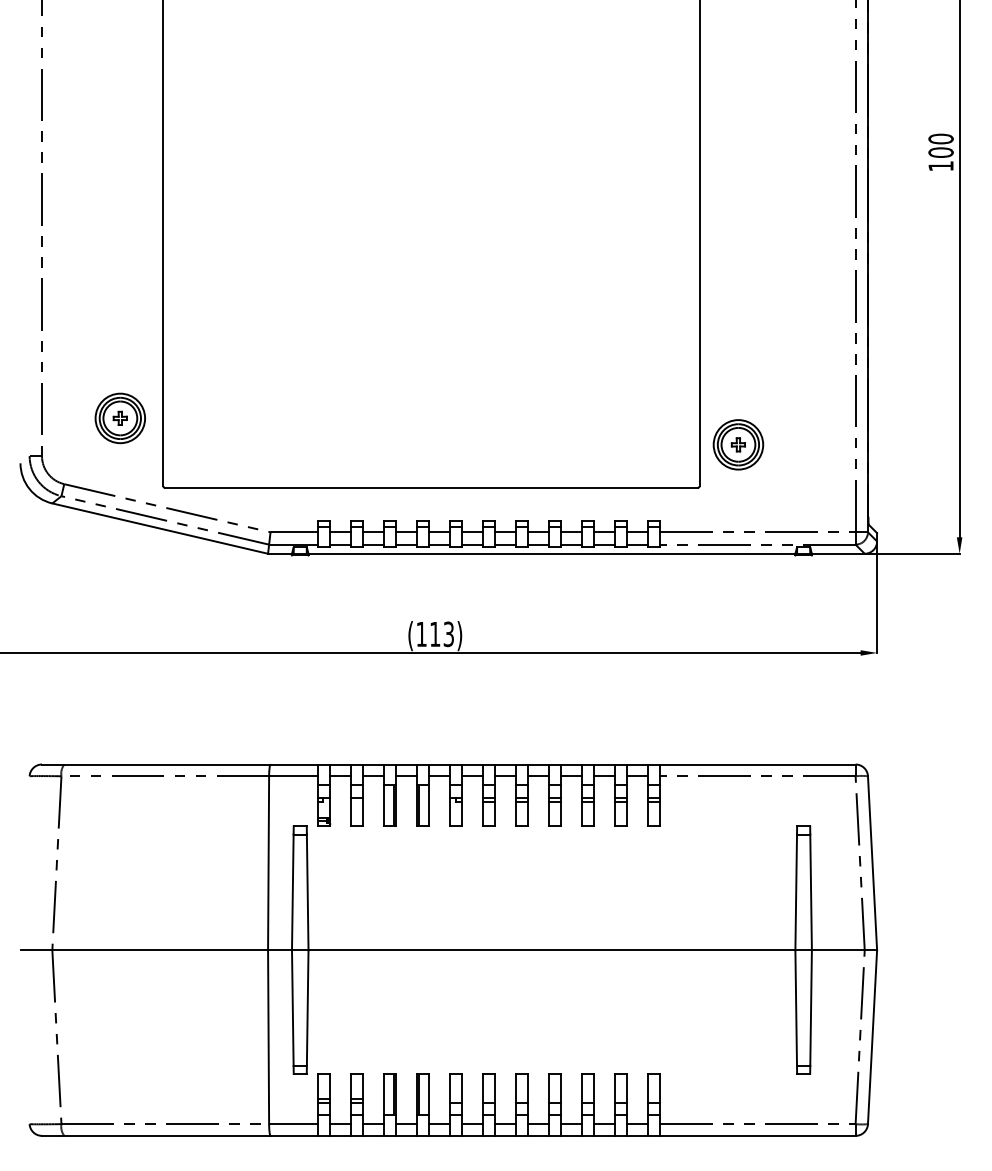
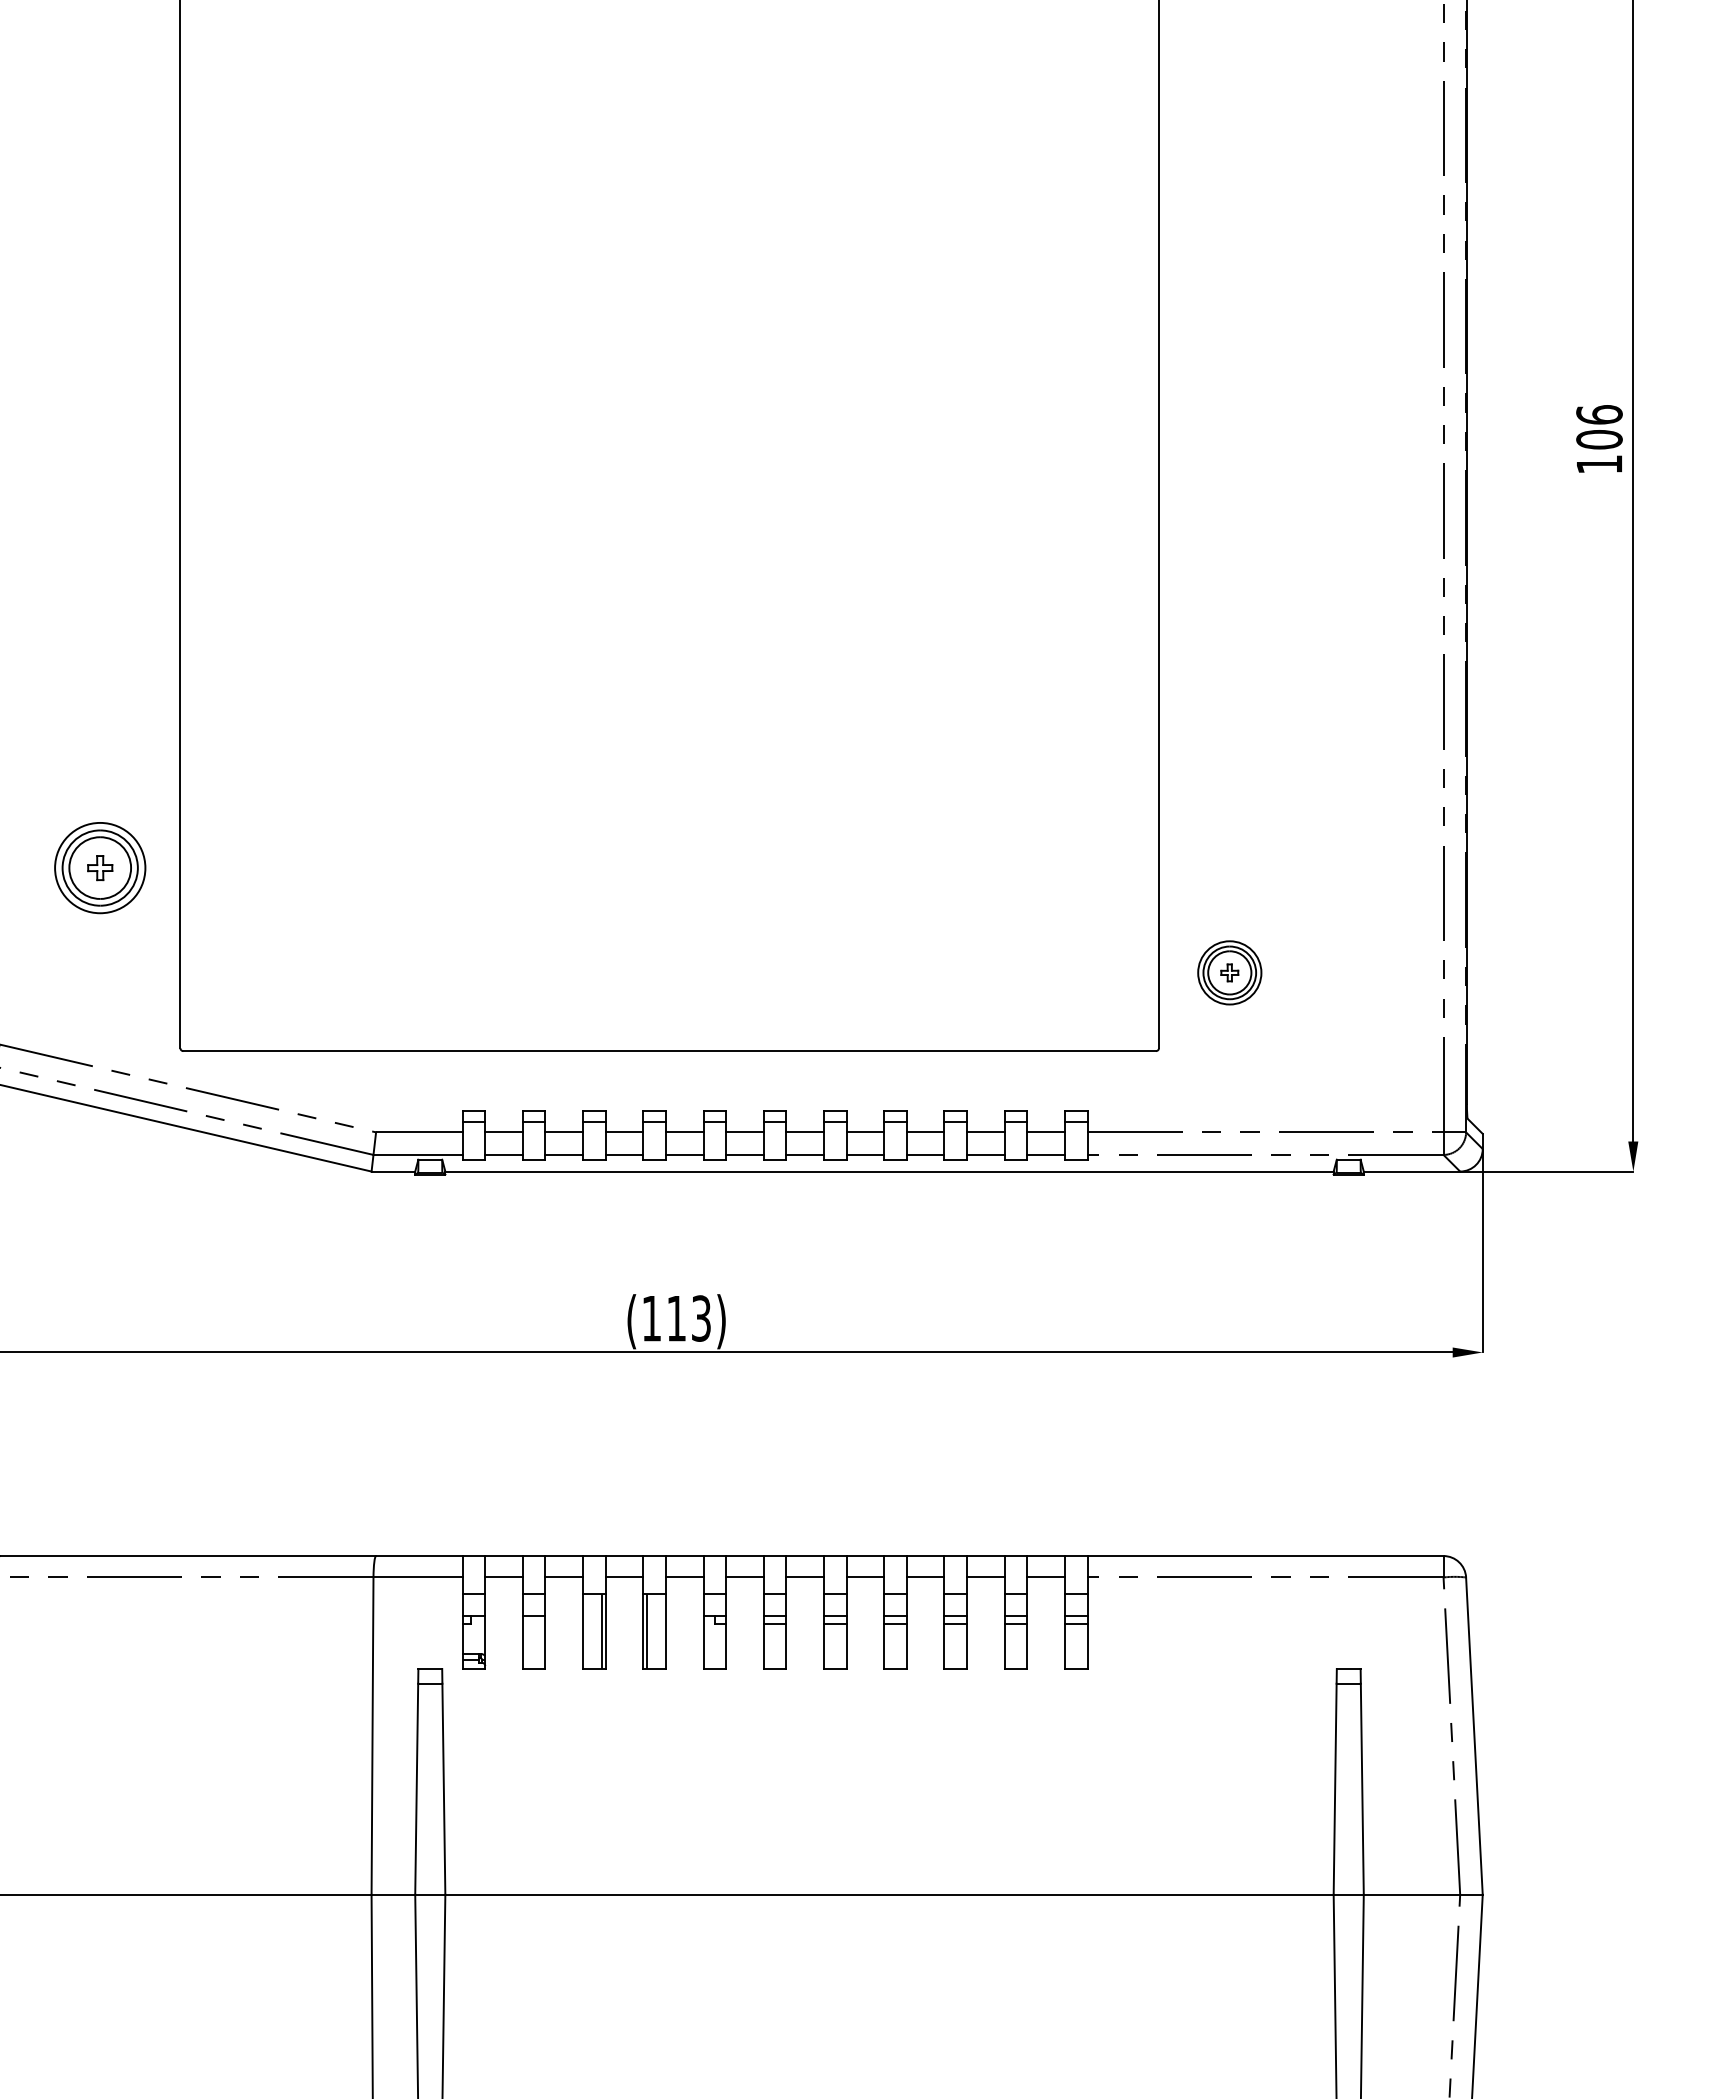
text: (940, 138) -> (1598, 413), 100 -> 106
part: (119, 418) -> (98, 868), moved
part: (738, 444) -> (1229, 972), size x0.7

